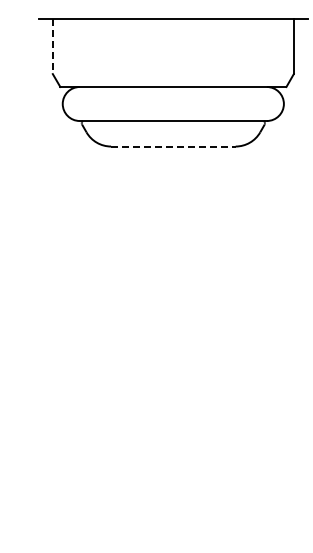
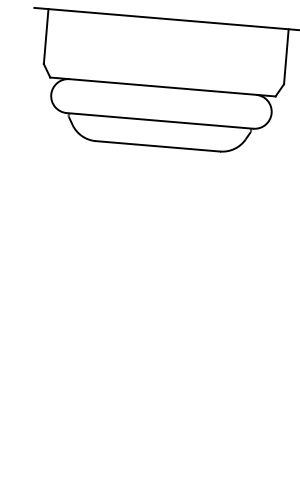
line: (52, 46) -> (45, 36), dashed -> solid
line: (173, 146) -> (158, 146), dashed -> solid

